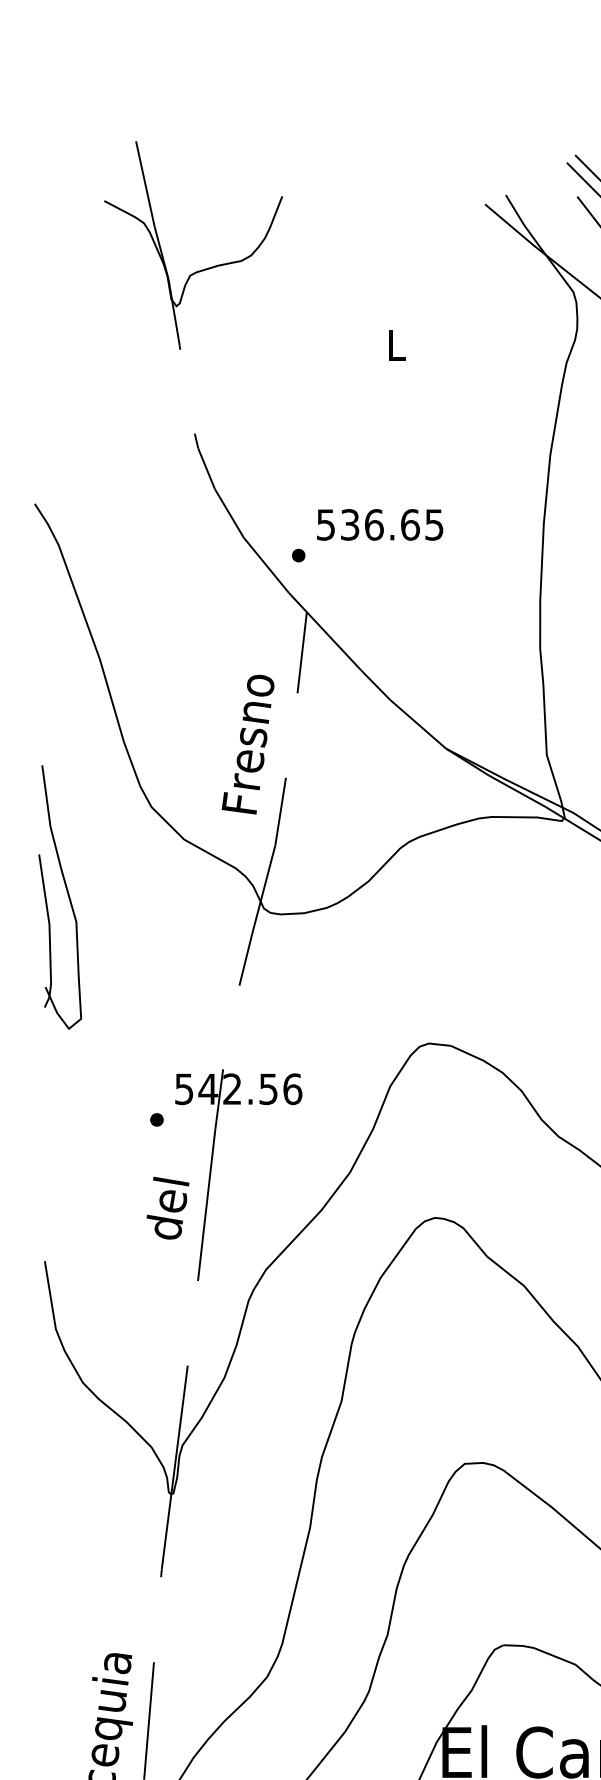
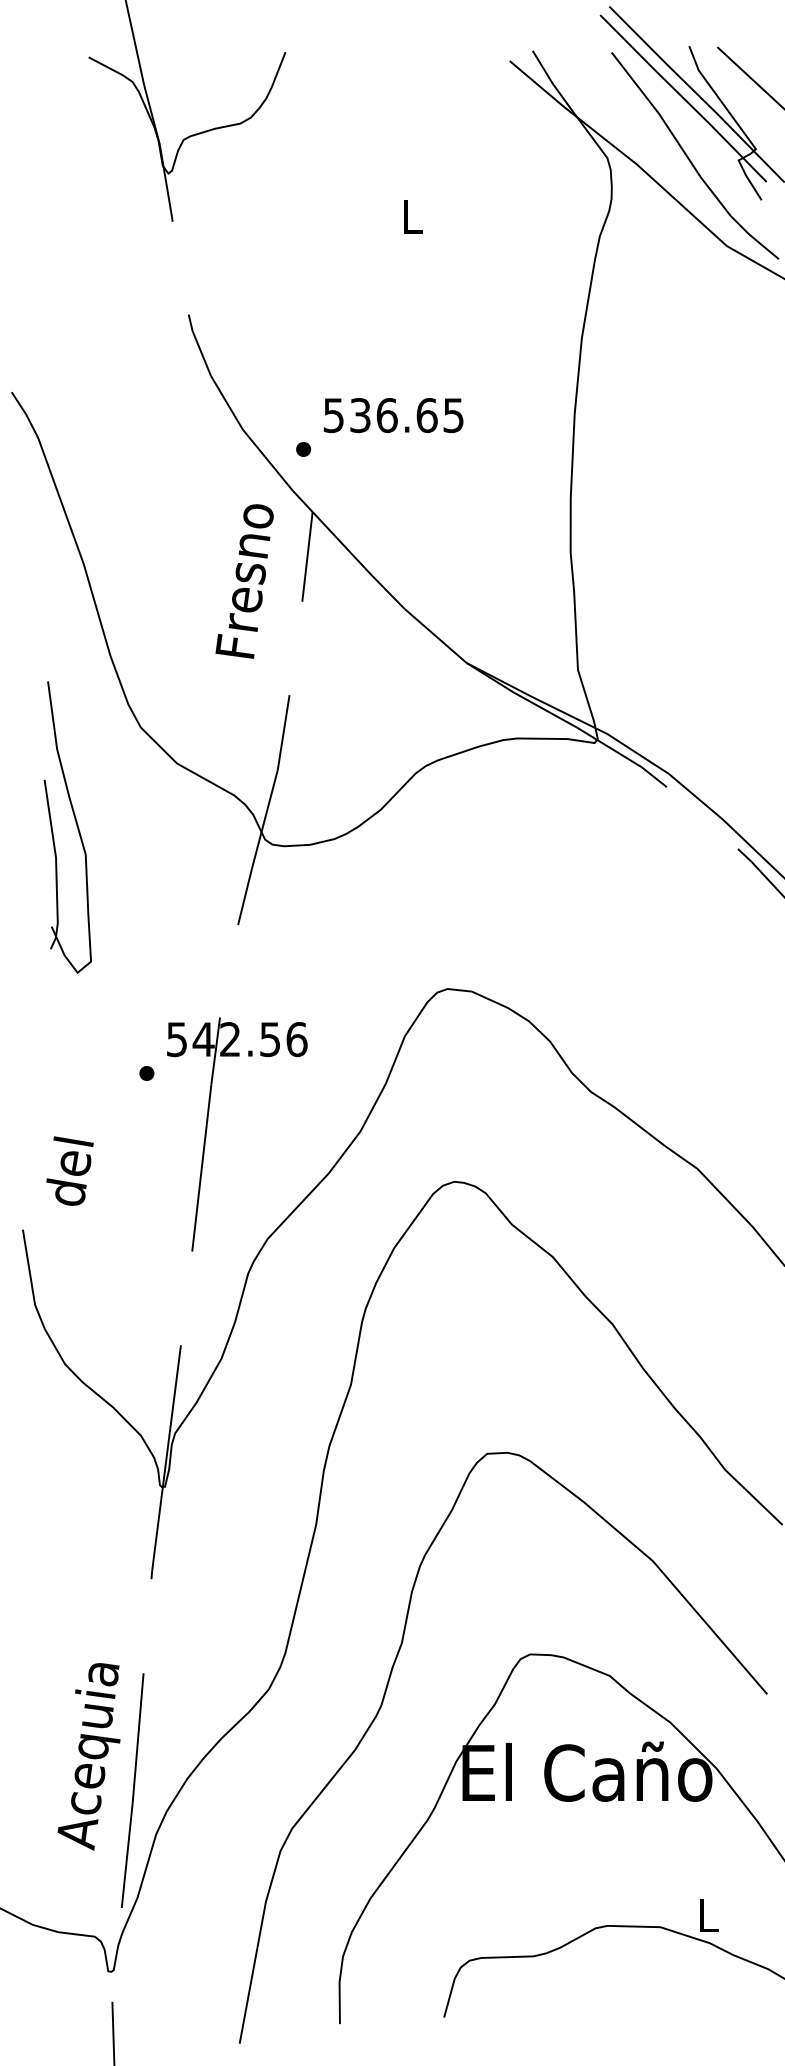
text: (247, 744) -> (244, 581), moved
part: (68, 896) -> (76, 826), moved
text: (167, 1207) -> (69, 1170), moved

